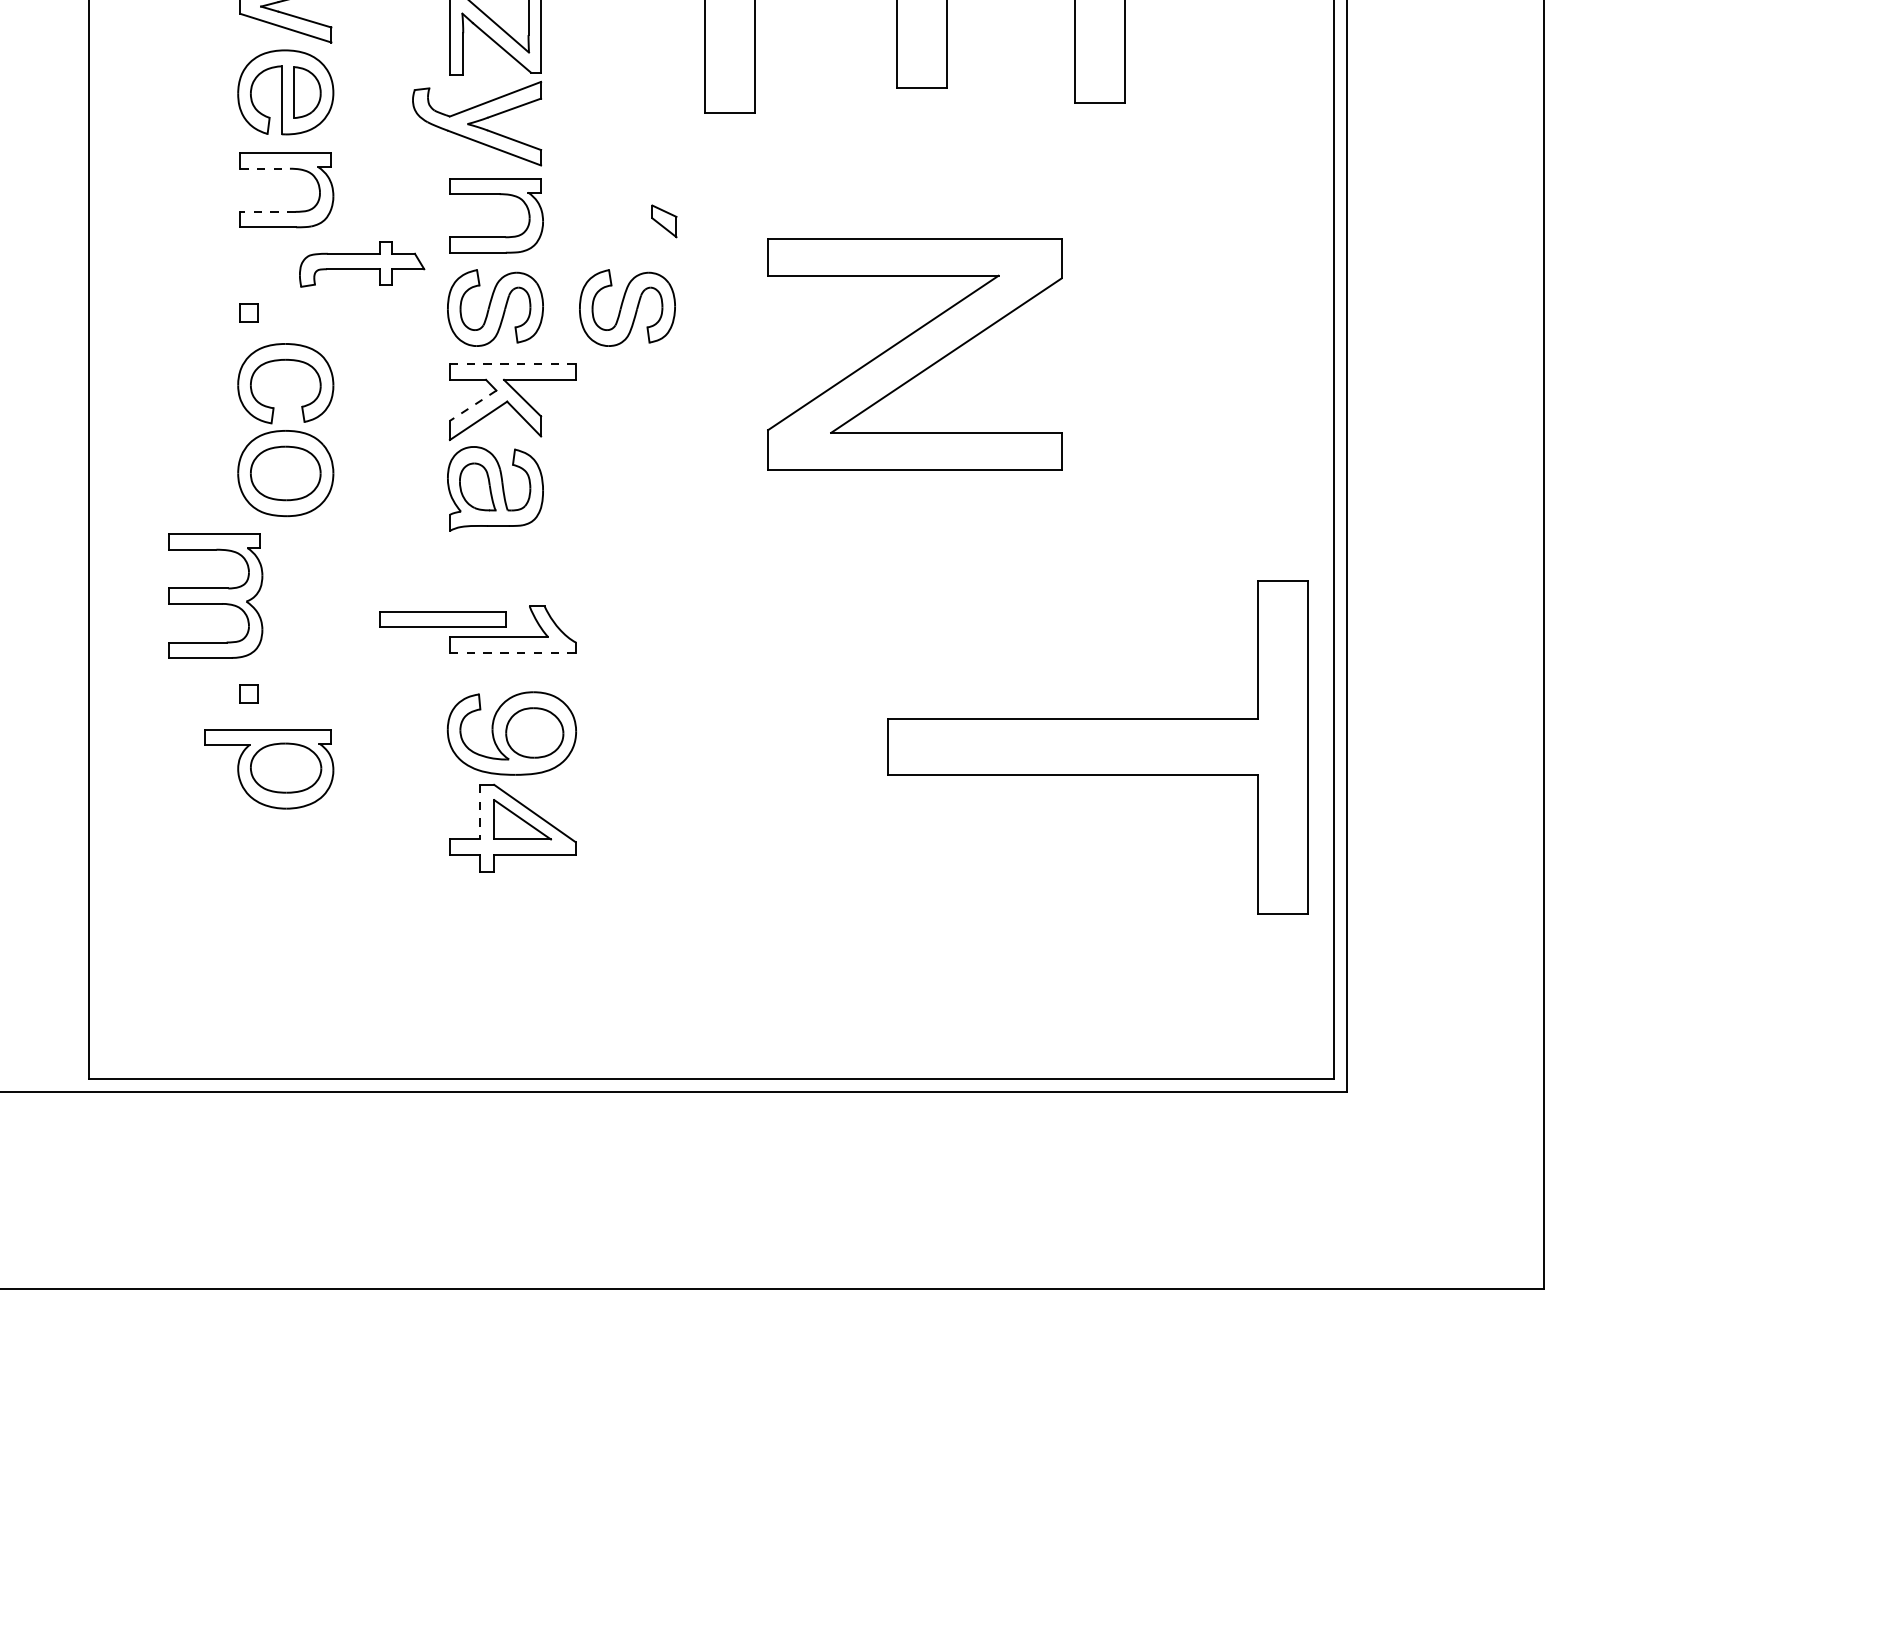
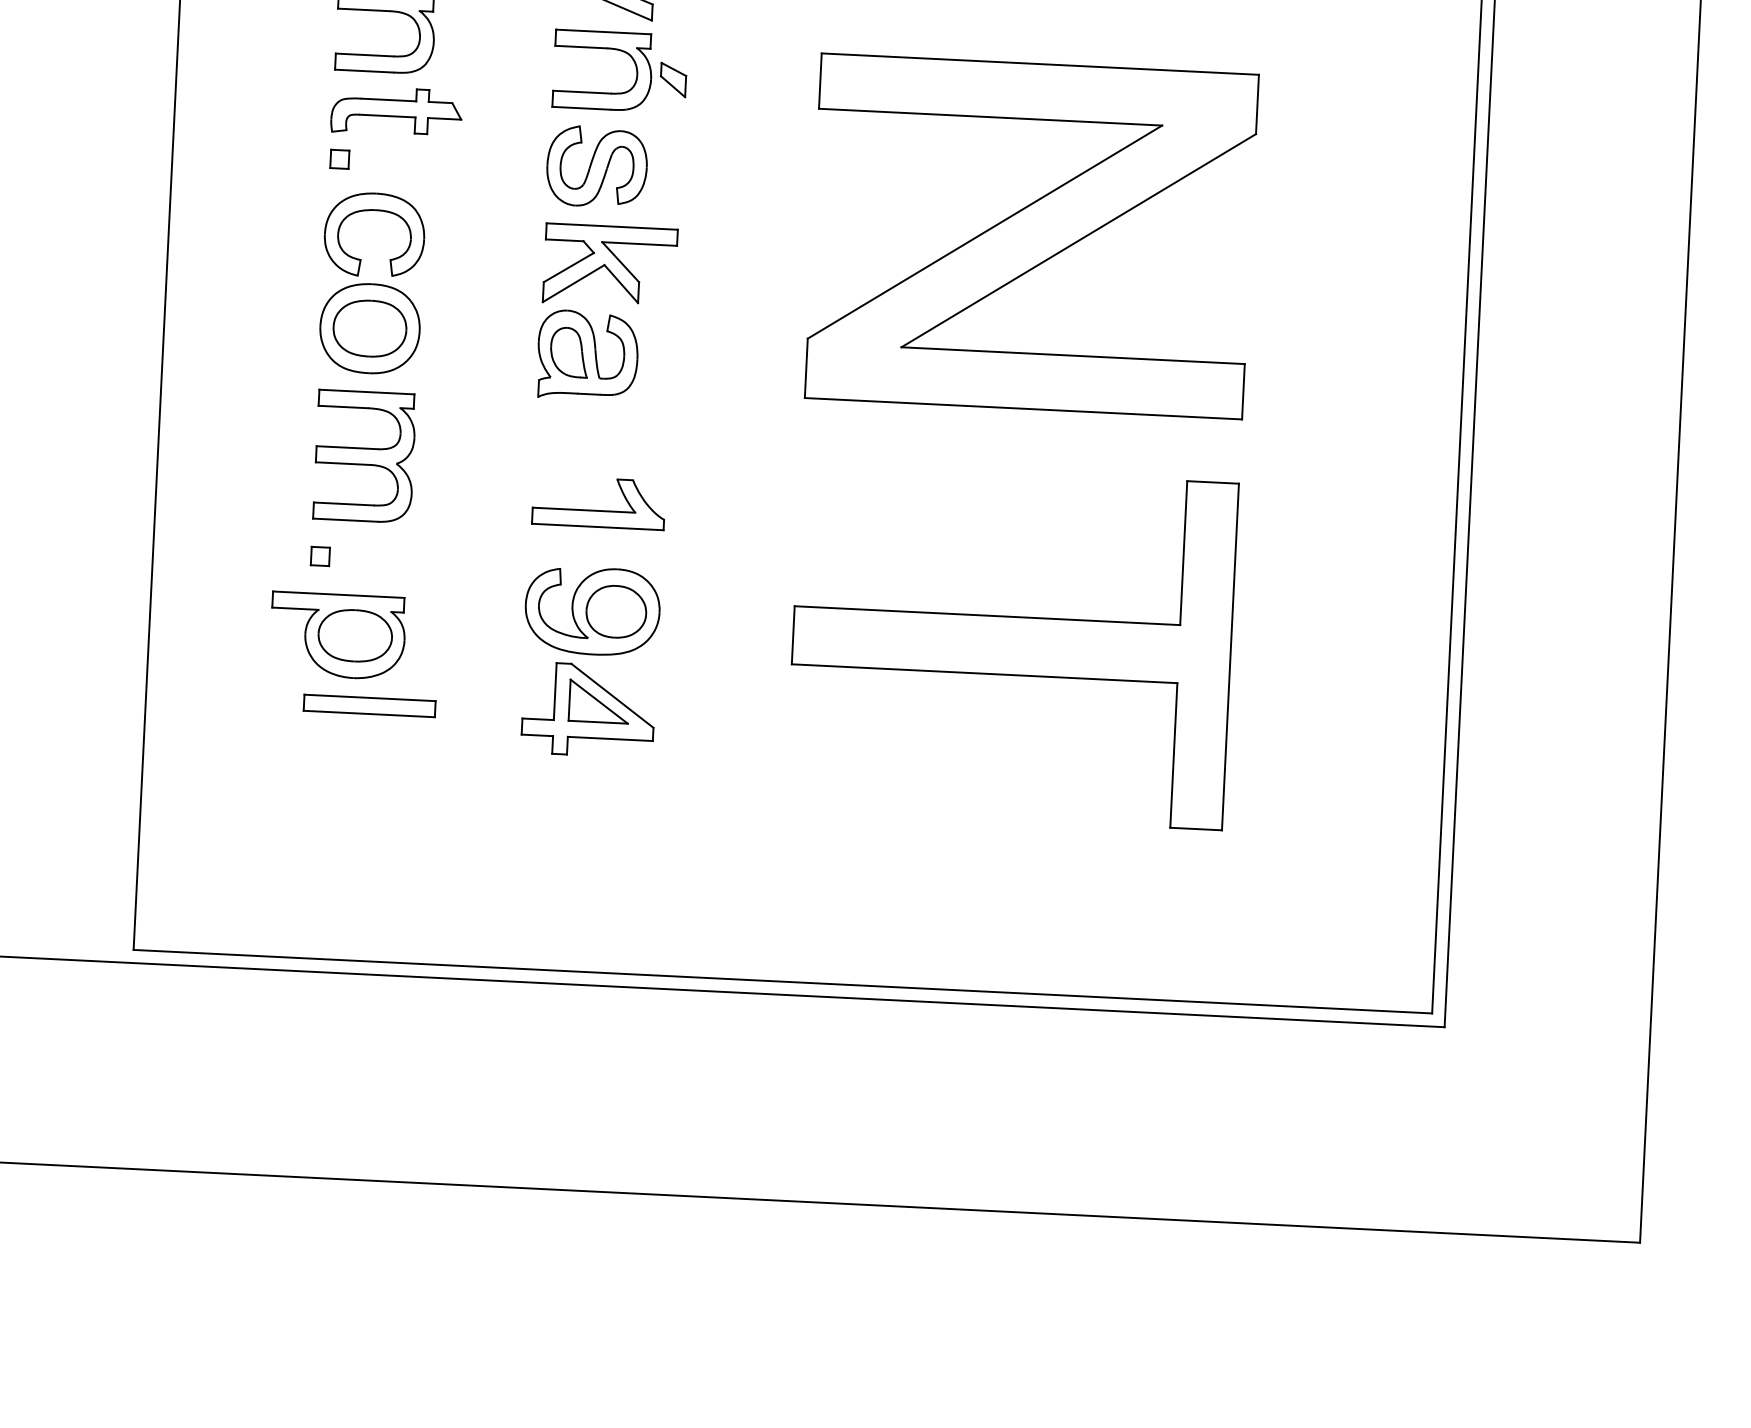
line: (265, 168) -> (364, 9), dashed -> solid
line: (267, 211) -> (364, 54), dashed -> solid
part: (664, 221) -> (673, 80), moved
part: (362, 264) -> (397, 111), moved
part: (627, 307) -> (734, 173), removed
part: (914, 354) -> (1031, 236), size x1.43
line: (512, 364) -> (611, 226), dashed -> solid
line: (473, 405) -> (569, 267), dashed -> solid
part: (215, 595) -> (364, 455), moved
part: (442, 619) -> (369, 705), moved
line: (513, 652) -> (598, 526), dashed -> solid
part: (1097, 747) -> (1011, 646), moved
line: (480, 812) -> (555, 691), dashed -> solid

